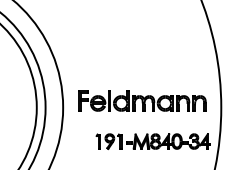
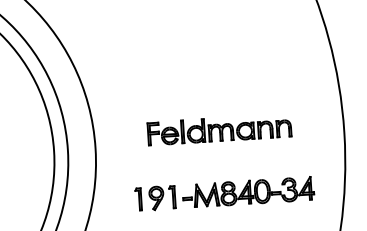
part: (142, 100) -> (219, 129), size x0.71
part: (152, 141) -> (223, 193), moved

